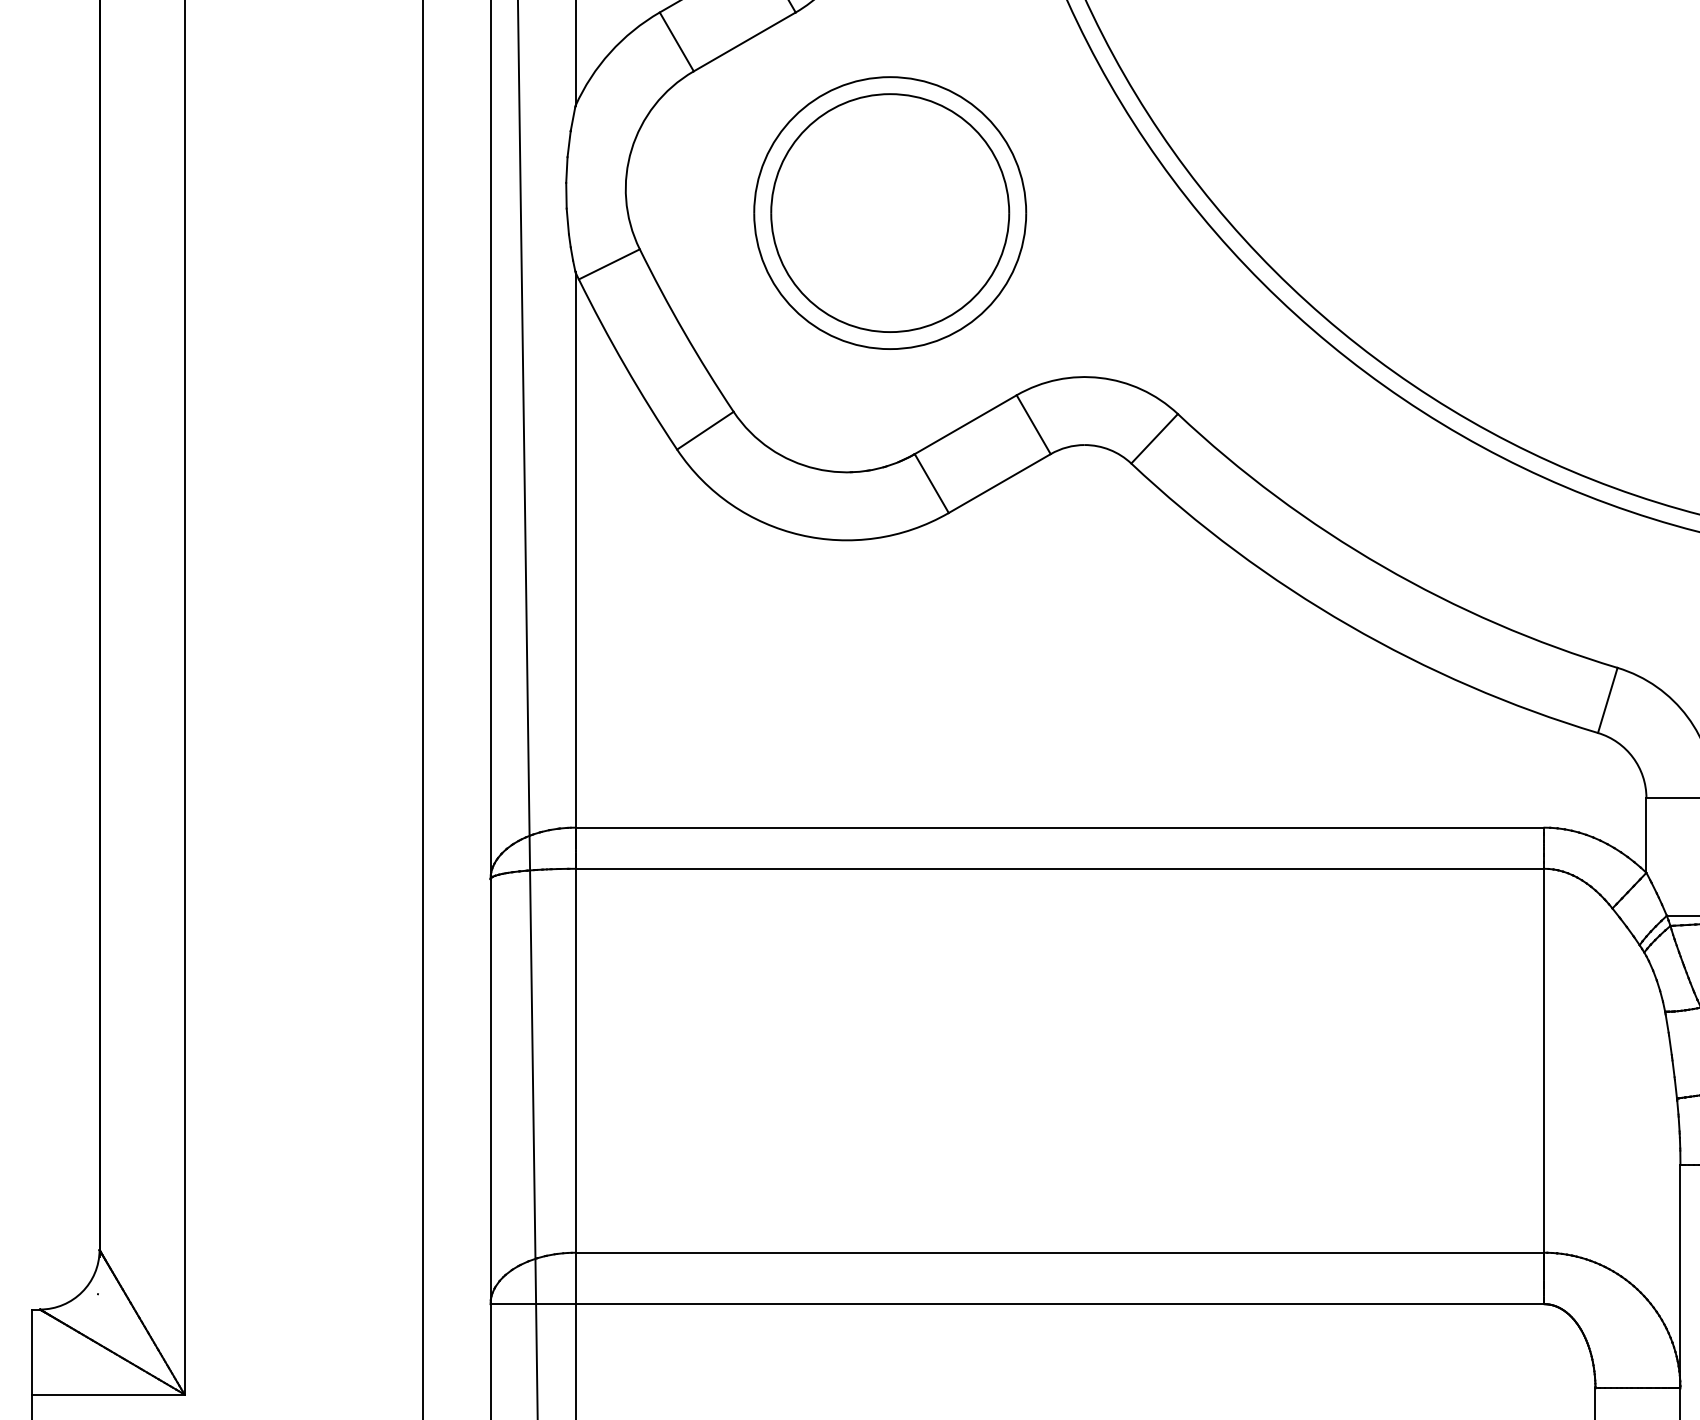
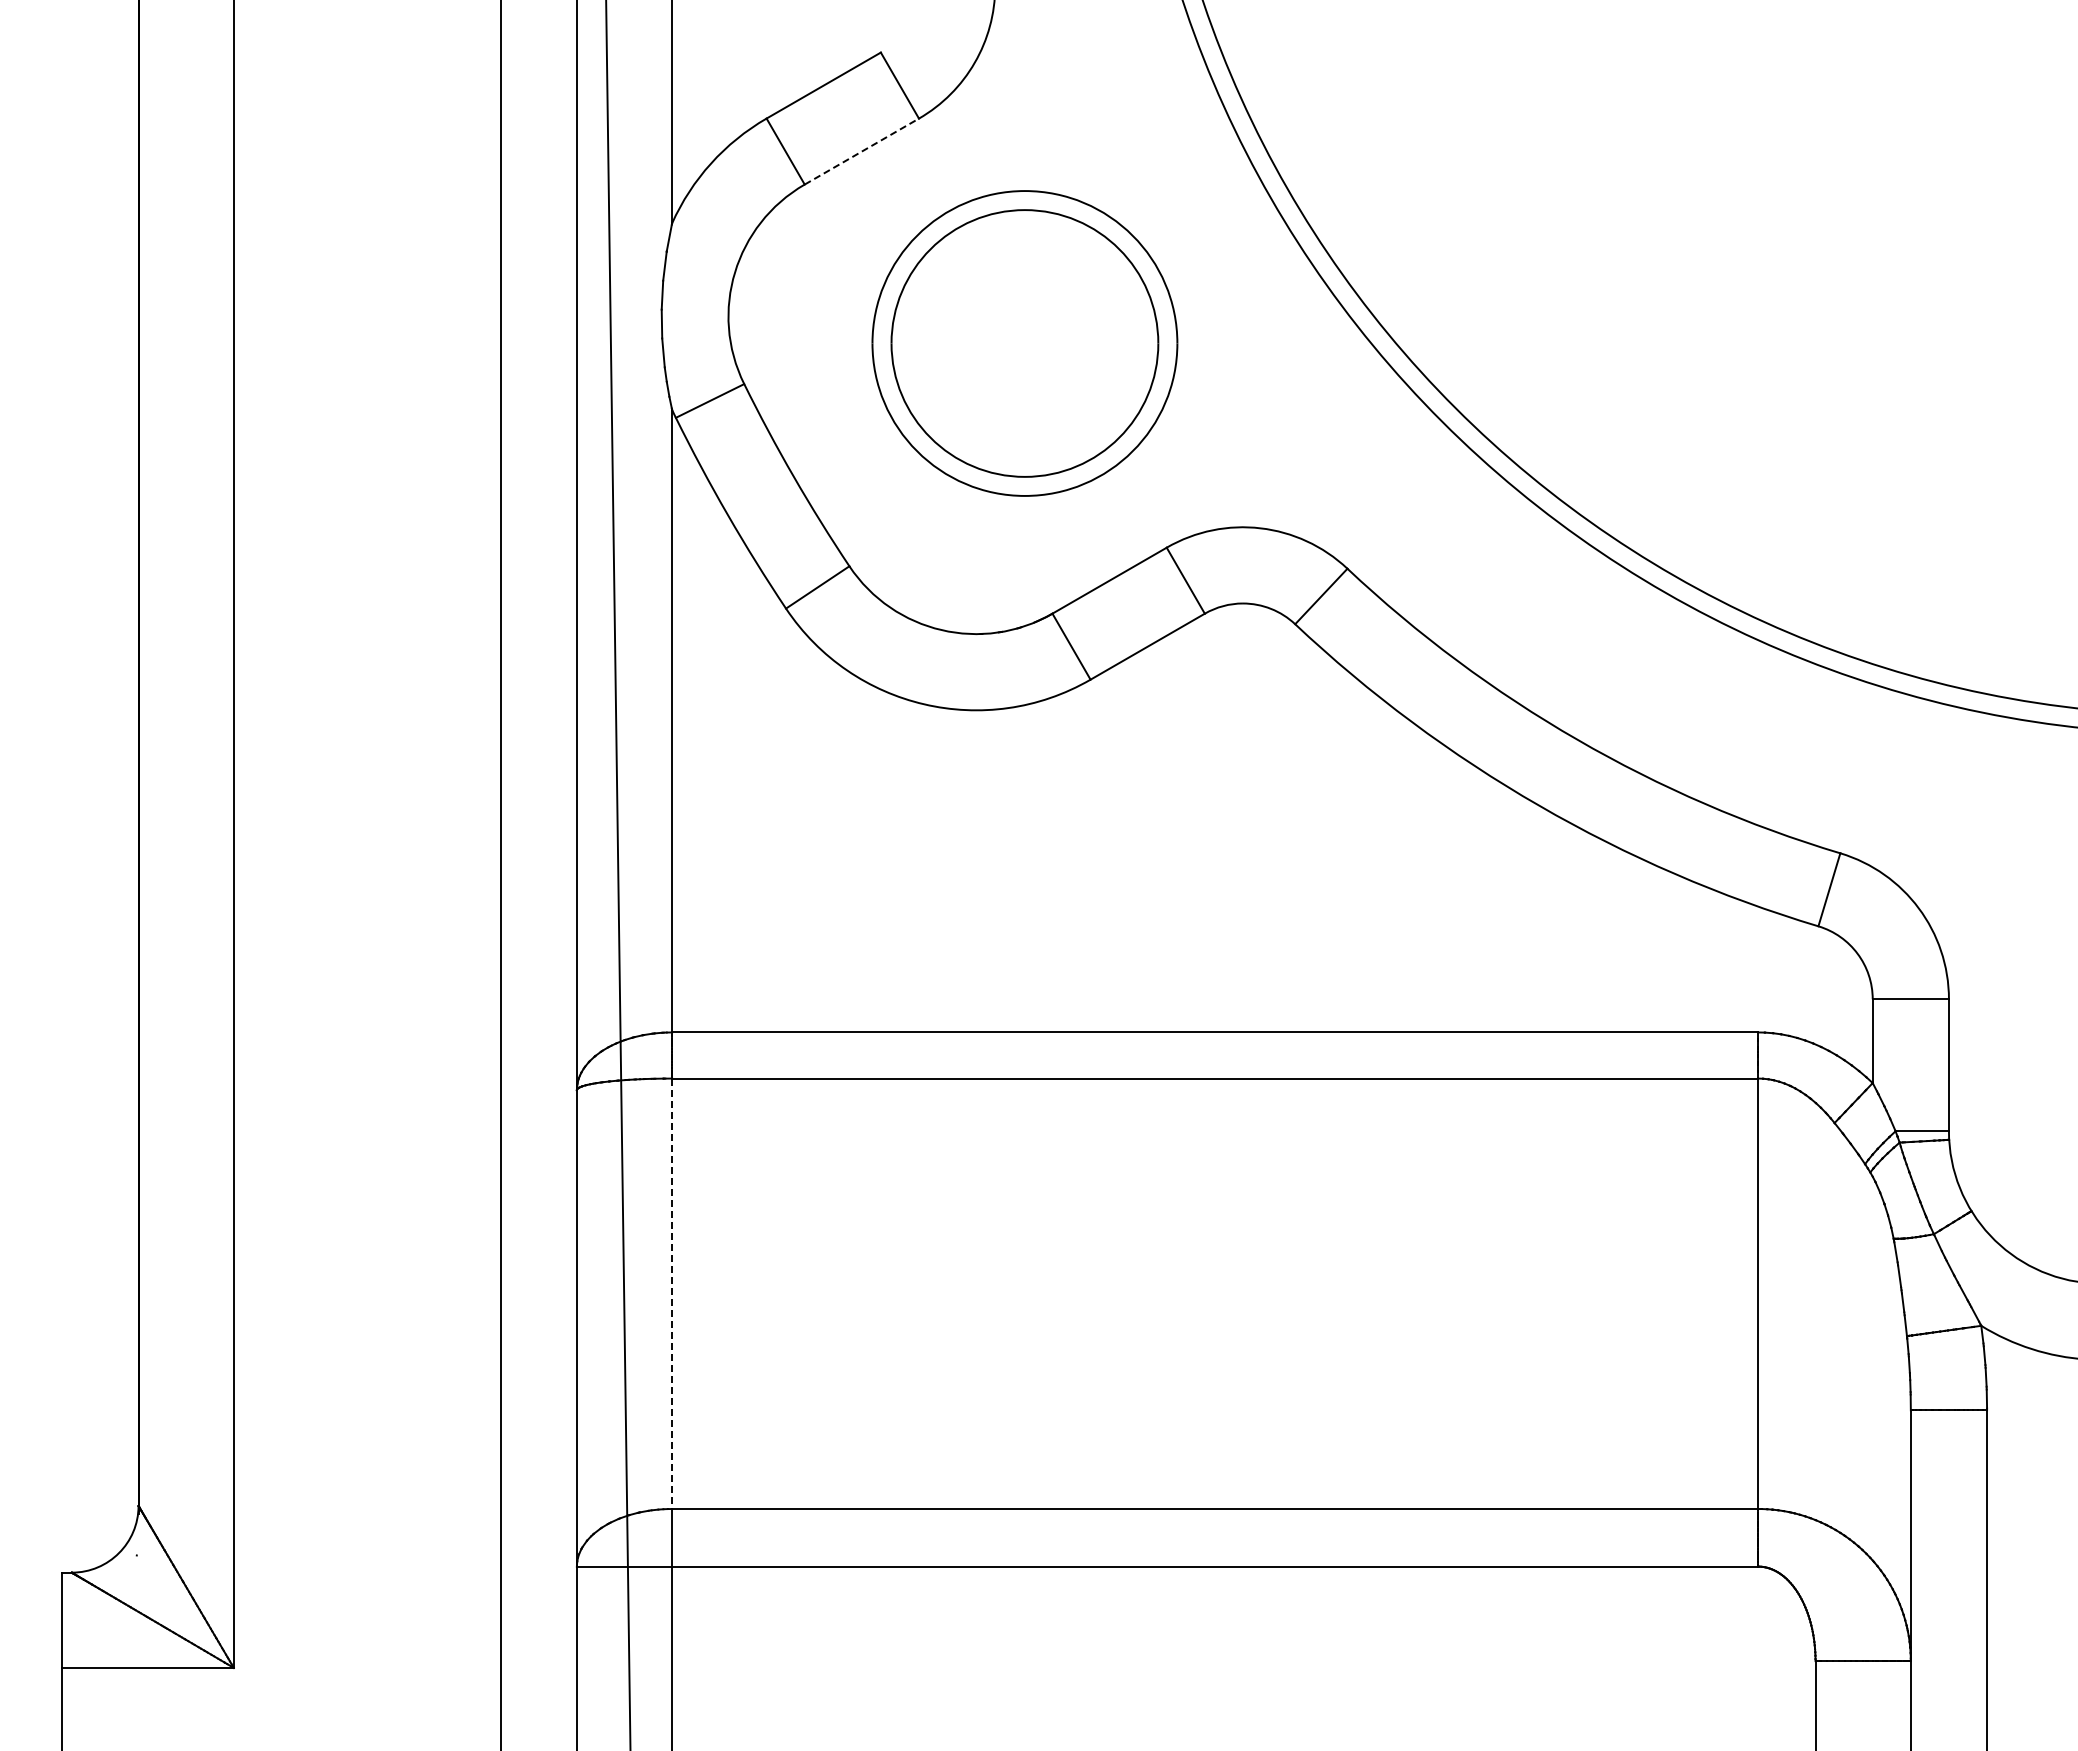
line: (744, 41) -> (861, 151), solid -> dashed
line: (575, 1061) -> (672, 1294), solid -> dashed

